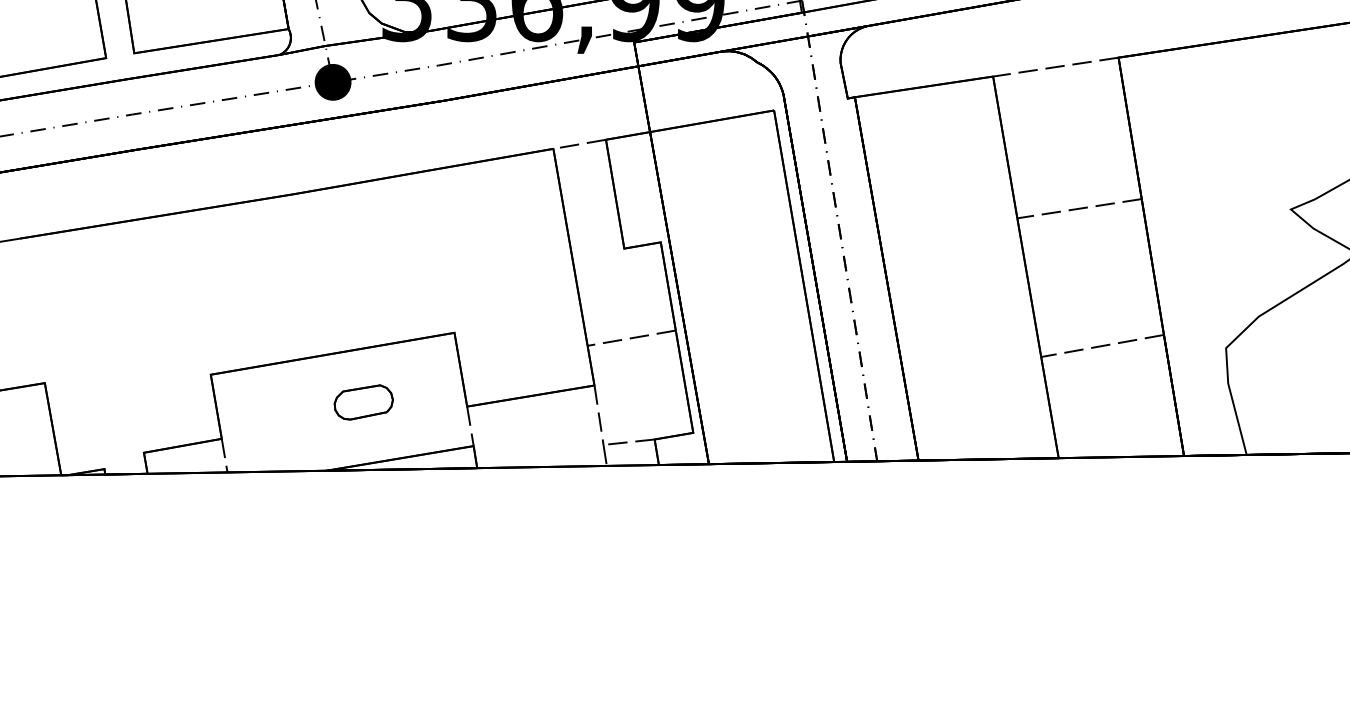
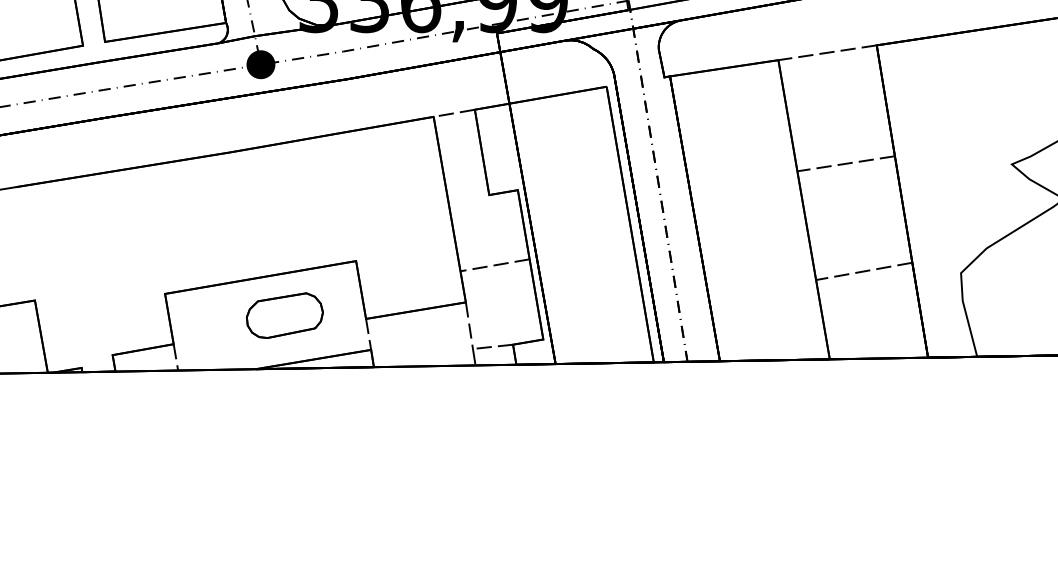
part: (363, 402) -> (284, 315), size x1.67

